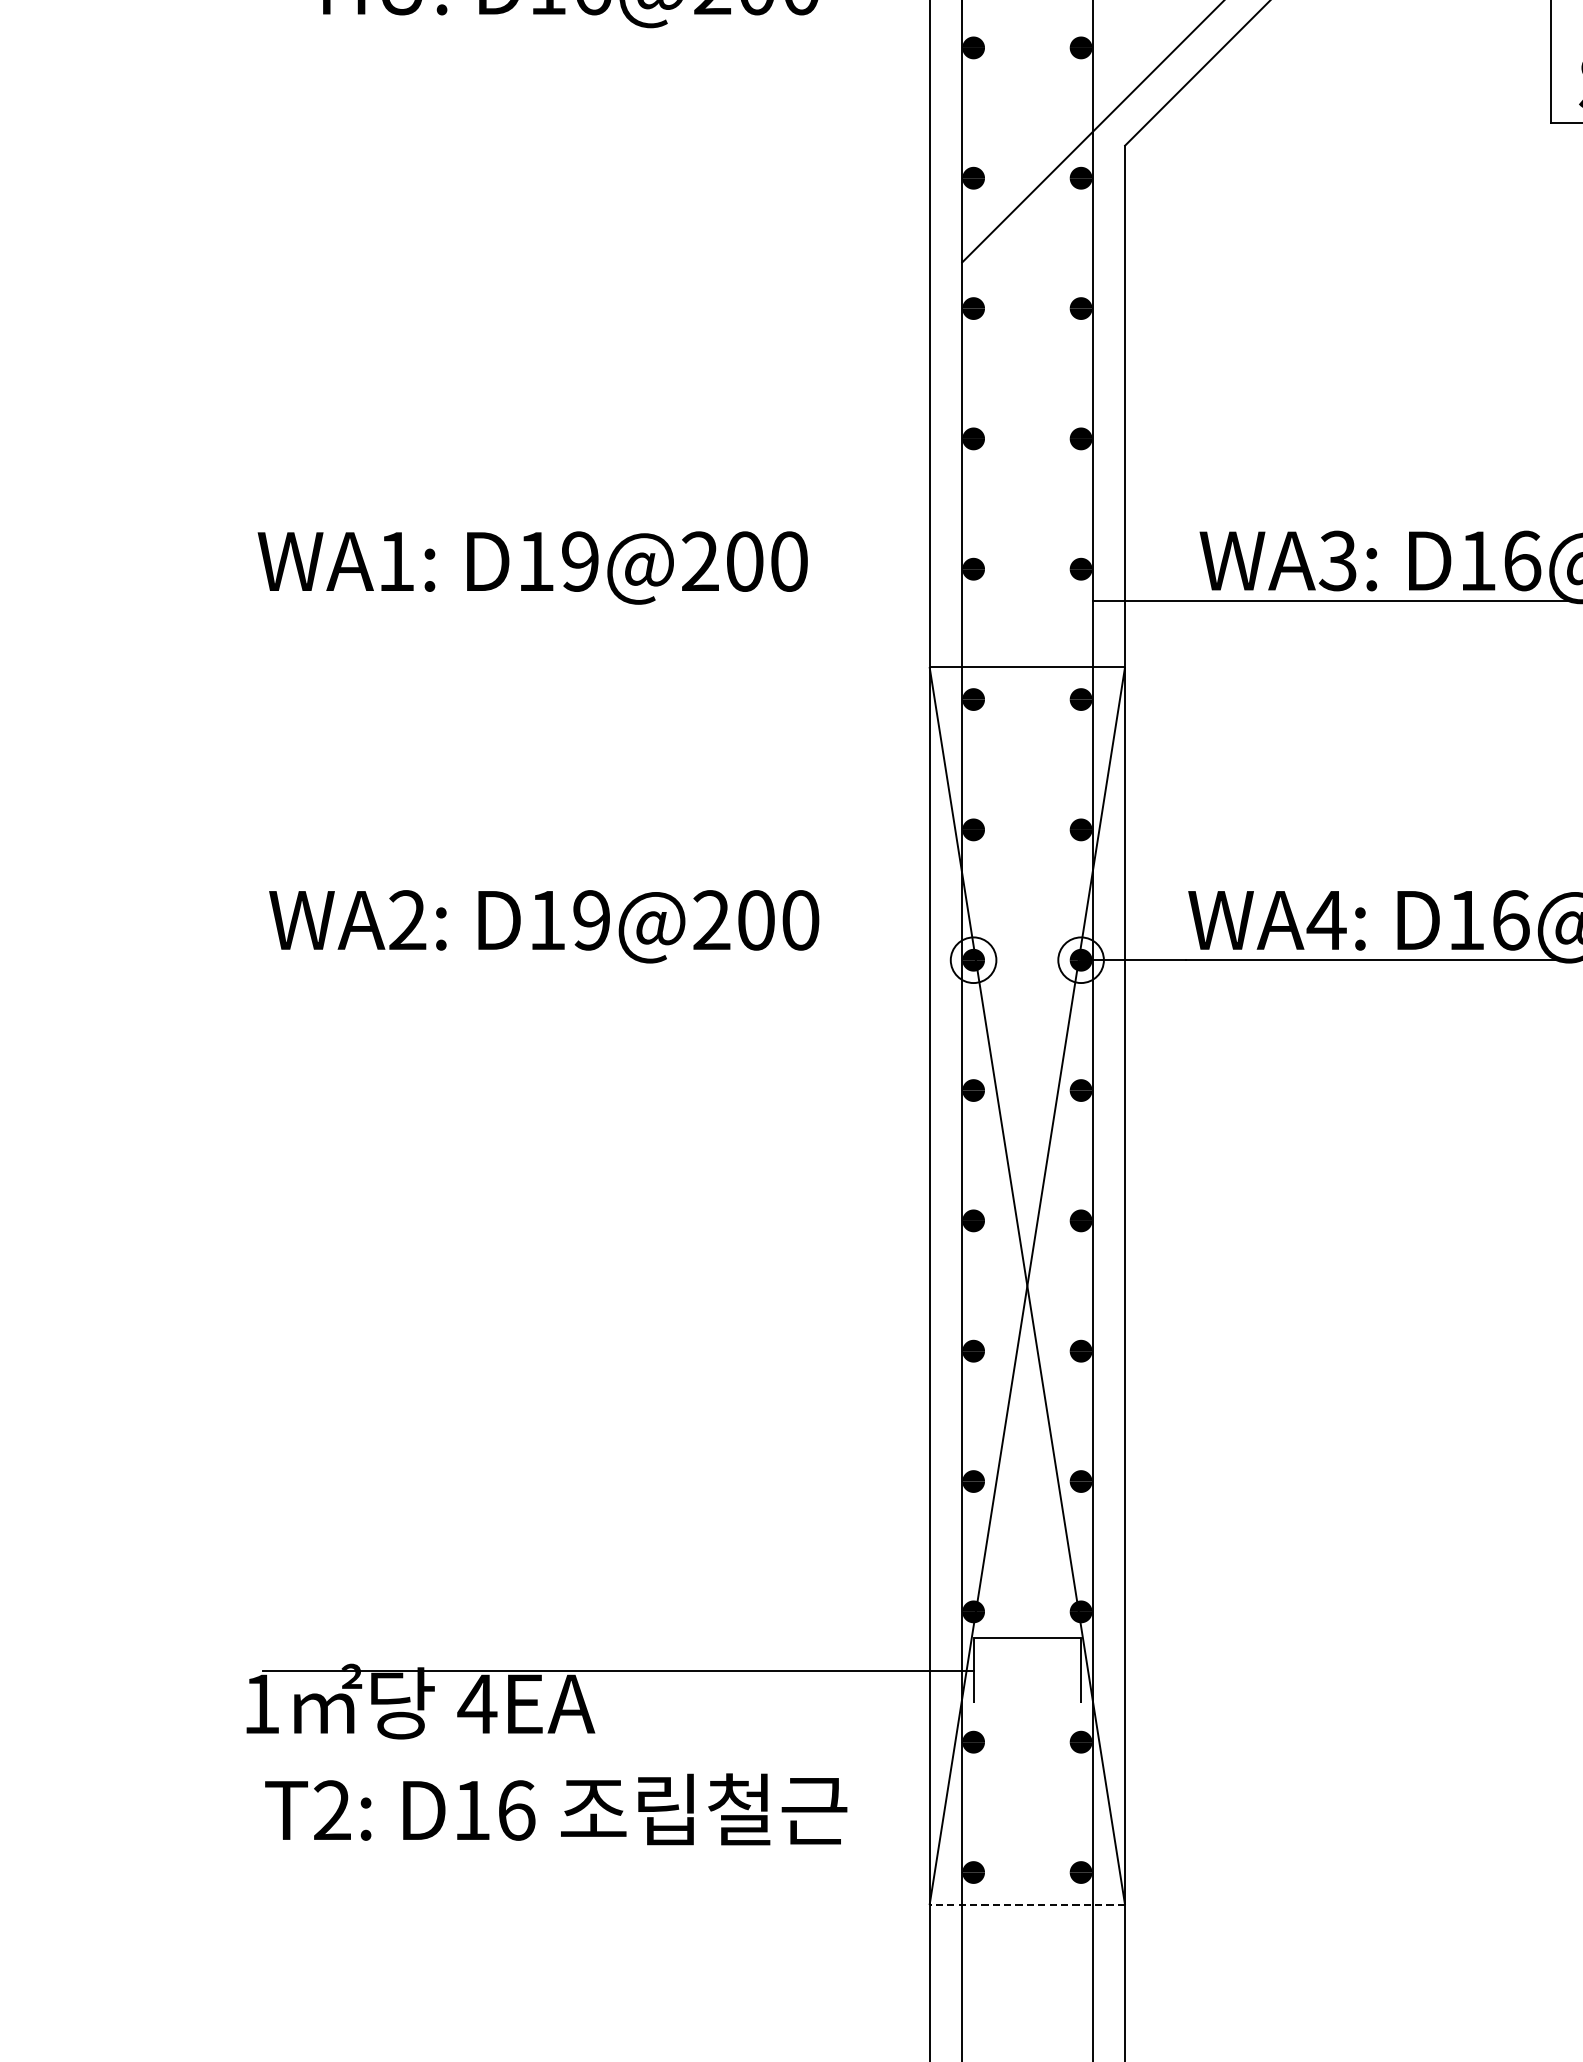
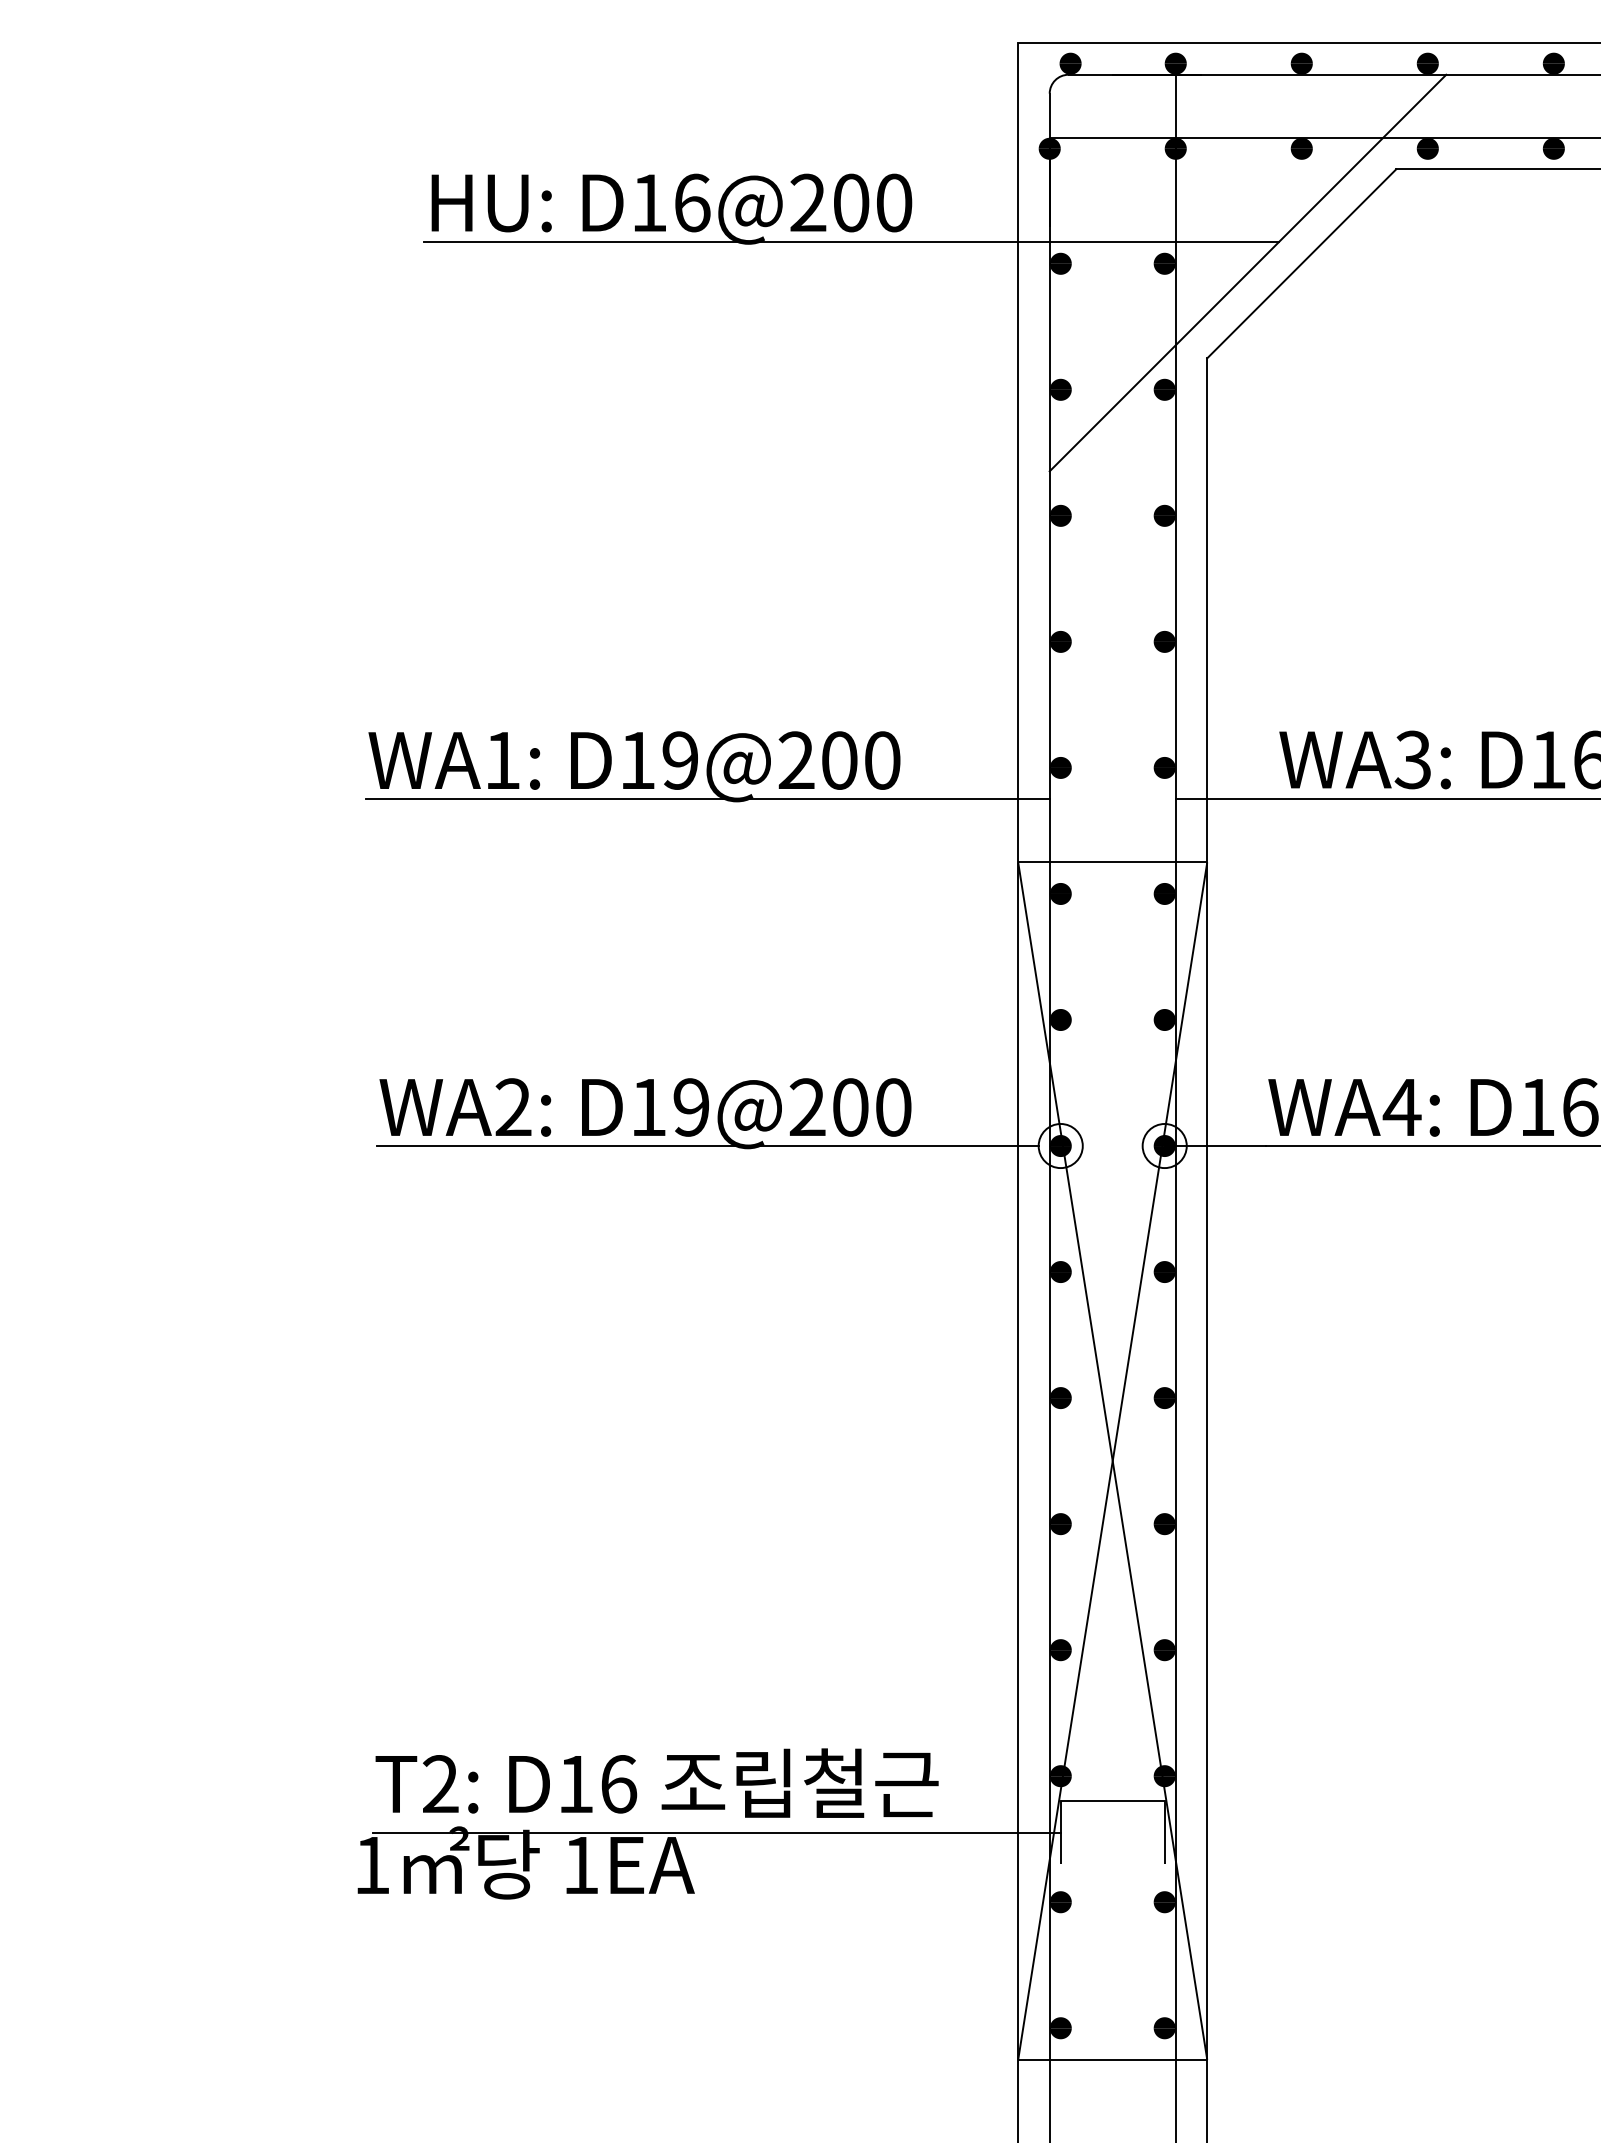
line: (757, 24) -> (851, 241), added
line: (608, 601) -> (707, 799), added
line: (608, 960) -> (707, 1146), added
text: (476, 1704) -> (580, 1865), 4EA -> 1EA
text: (555, 1808) -> (656, 1782), moved
line: (1027, 1904) -> (1112, 2059), dashed -> solid

